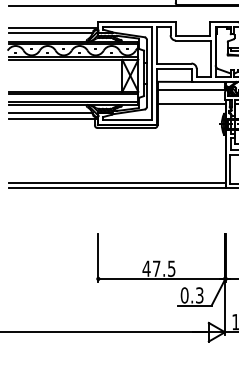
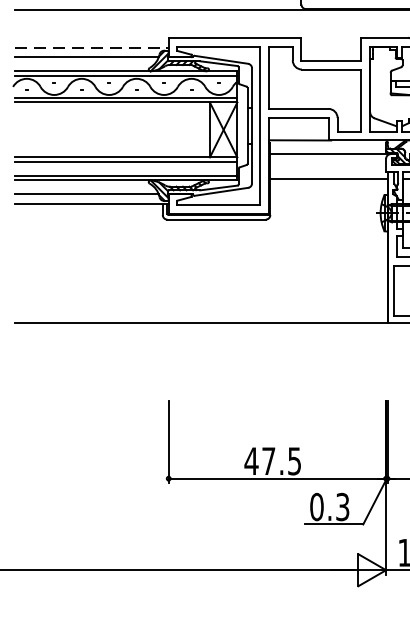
line: (53, 28) -> (91, 48), solid -> dashed
line: (117, 182) -> (201, 313), removed

